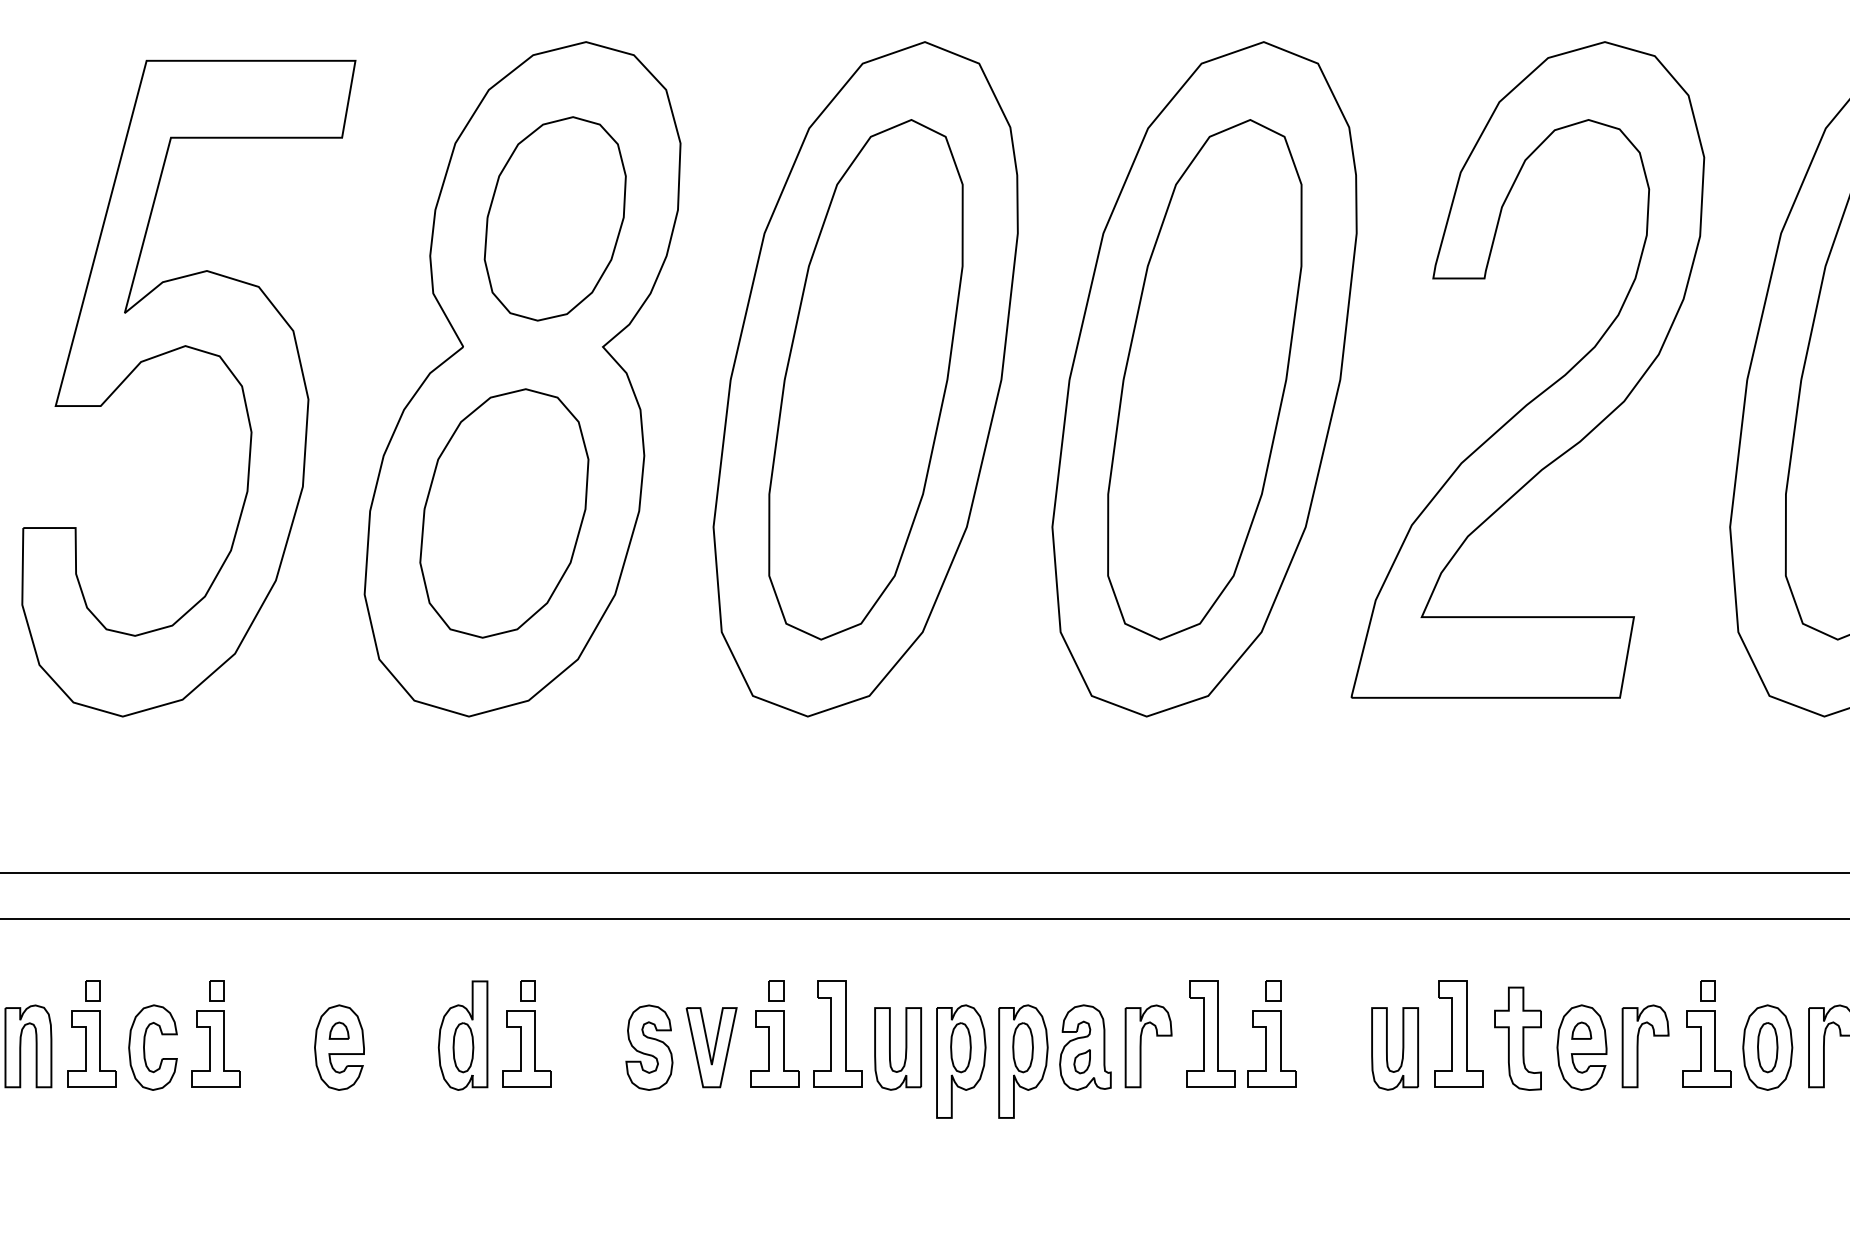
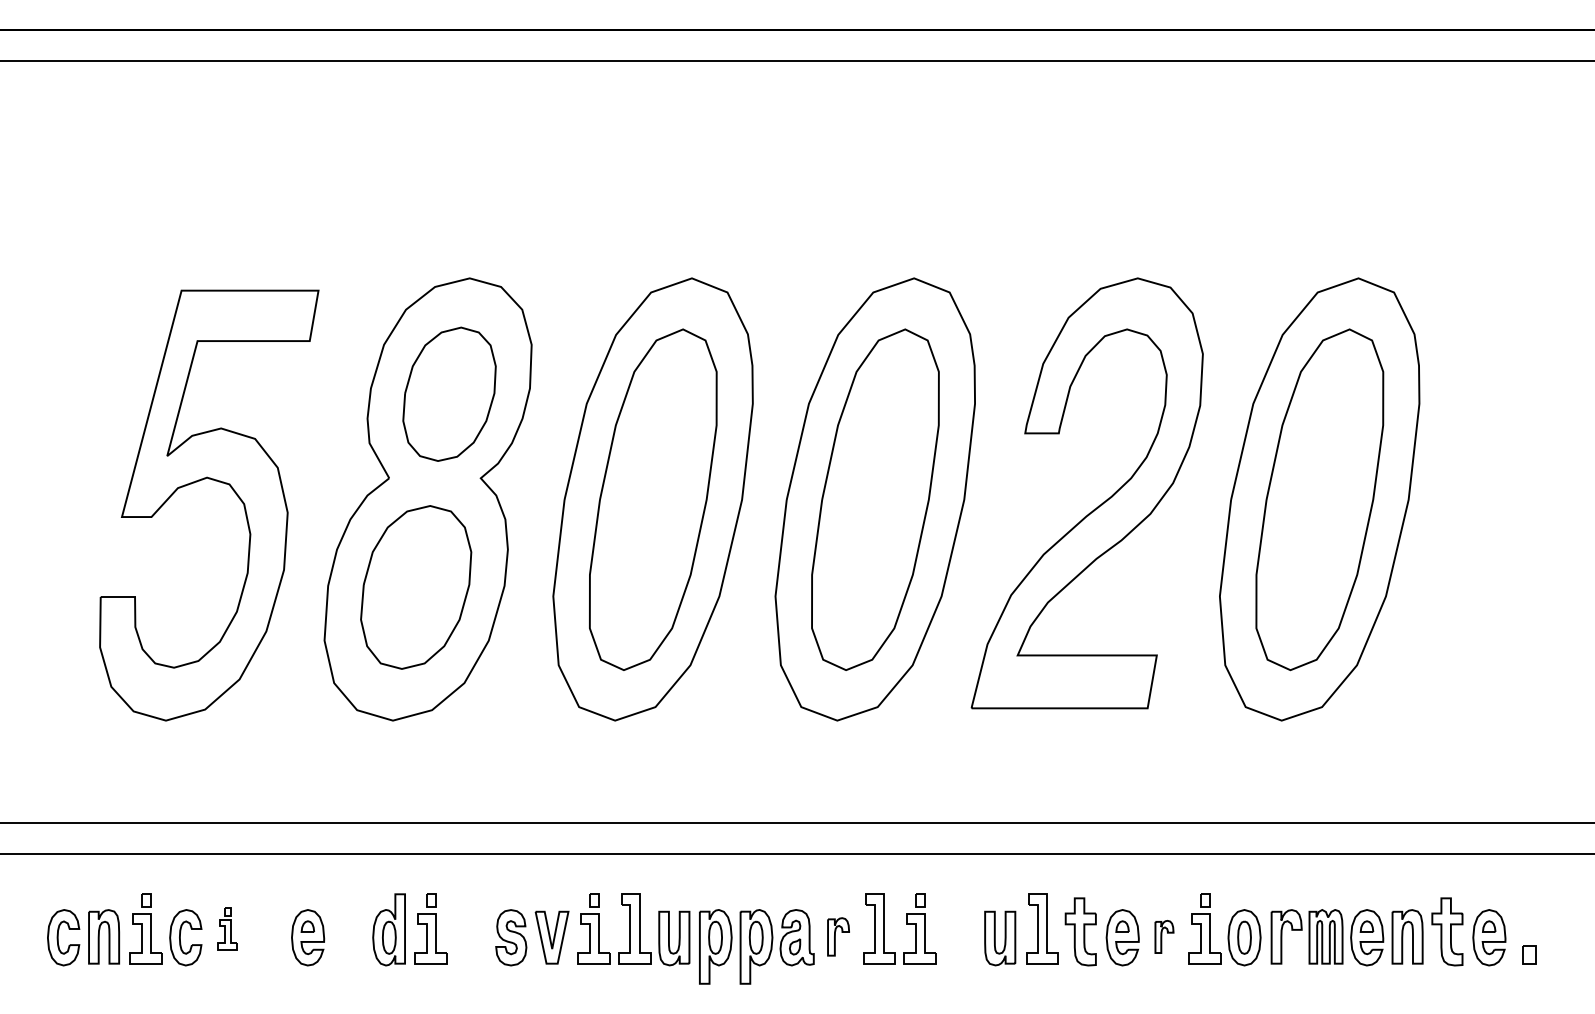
part: (216, 1033) -> (227, 928), size x0.6
part: (1148, 1045) -> (838, 936), size x0.7
part: (1645, 1045) -> (1164, 936), size x0.6

